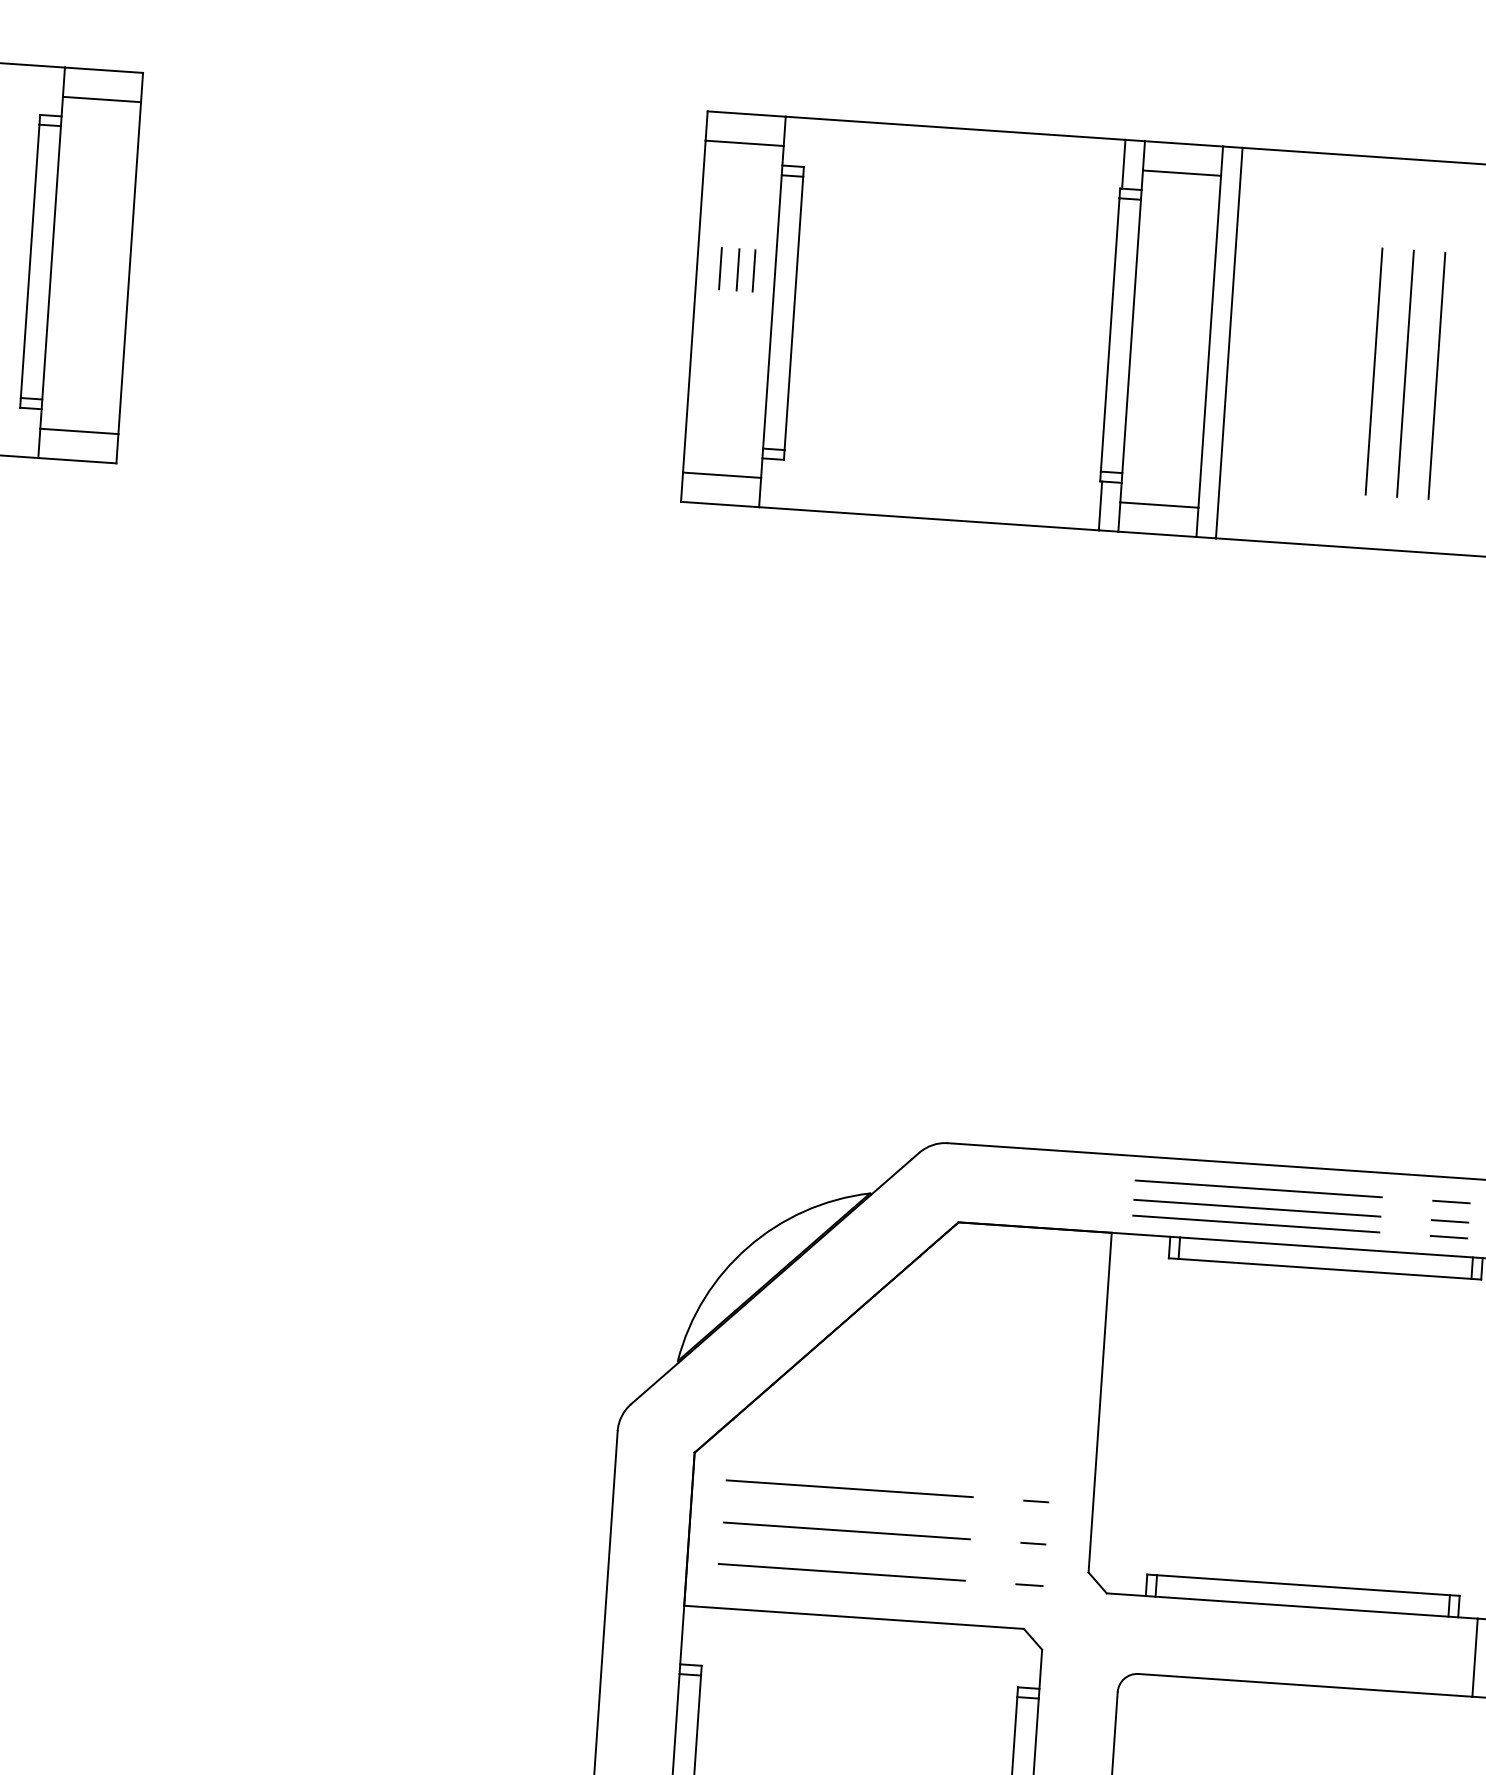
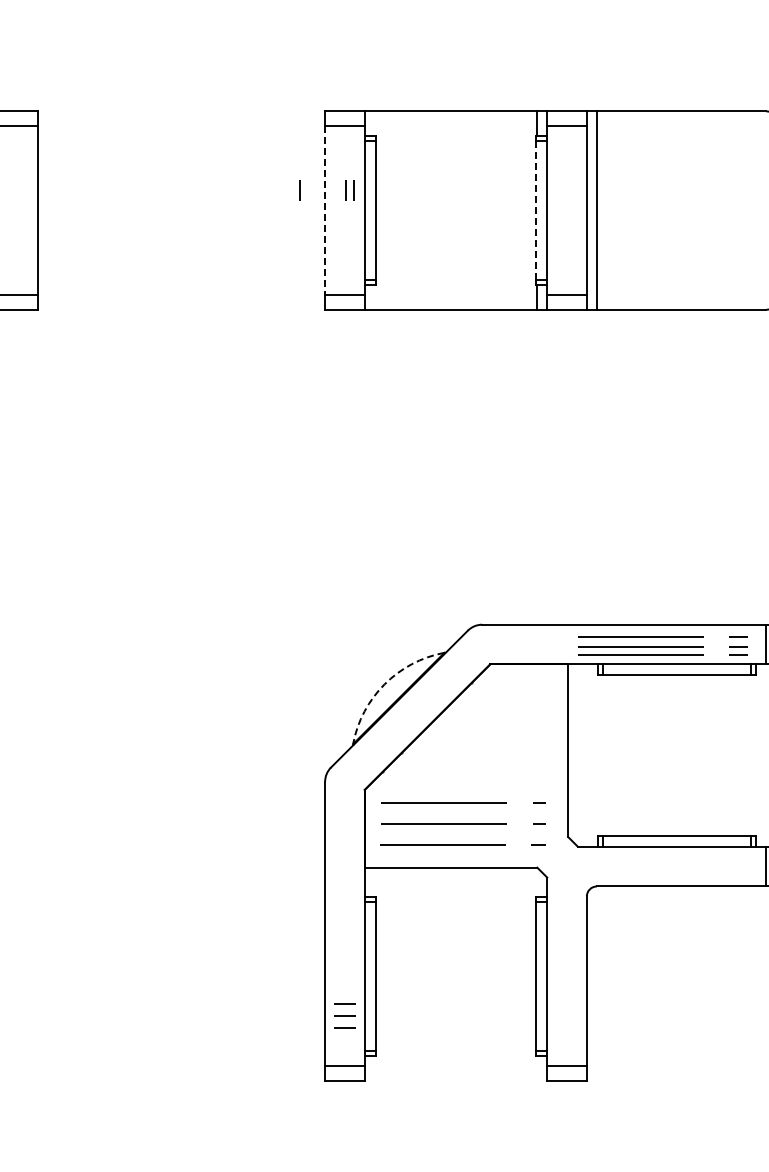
line: (719, 268) -> (299, 190), moved
line: (694, 308) -> (325, 211), solid -> dashed
line: (1110, 334) -> (536, 210), solid -> dashed
line: (1374, 356) -> (670, 212), removed
line: (1405, 358) -> (686, 212), removed
line: (1437, 361) -> (702, 212), removed
arc: (747, 1247) -> (384, 684), solid -> dashed

